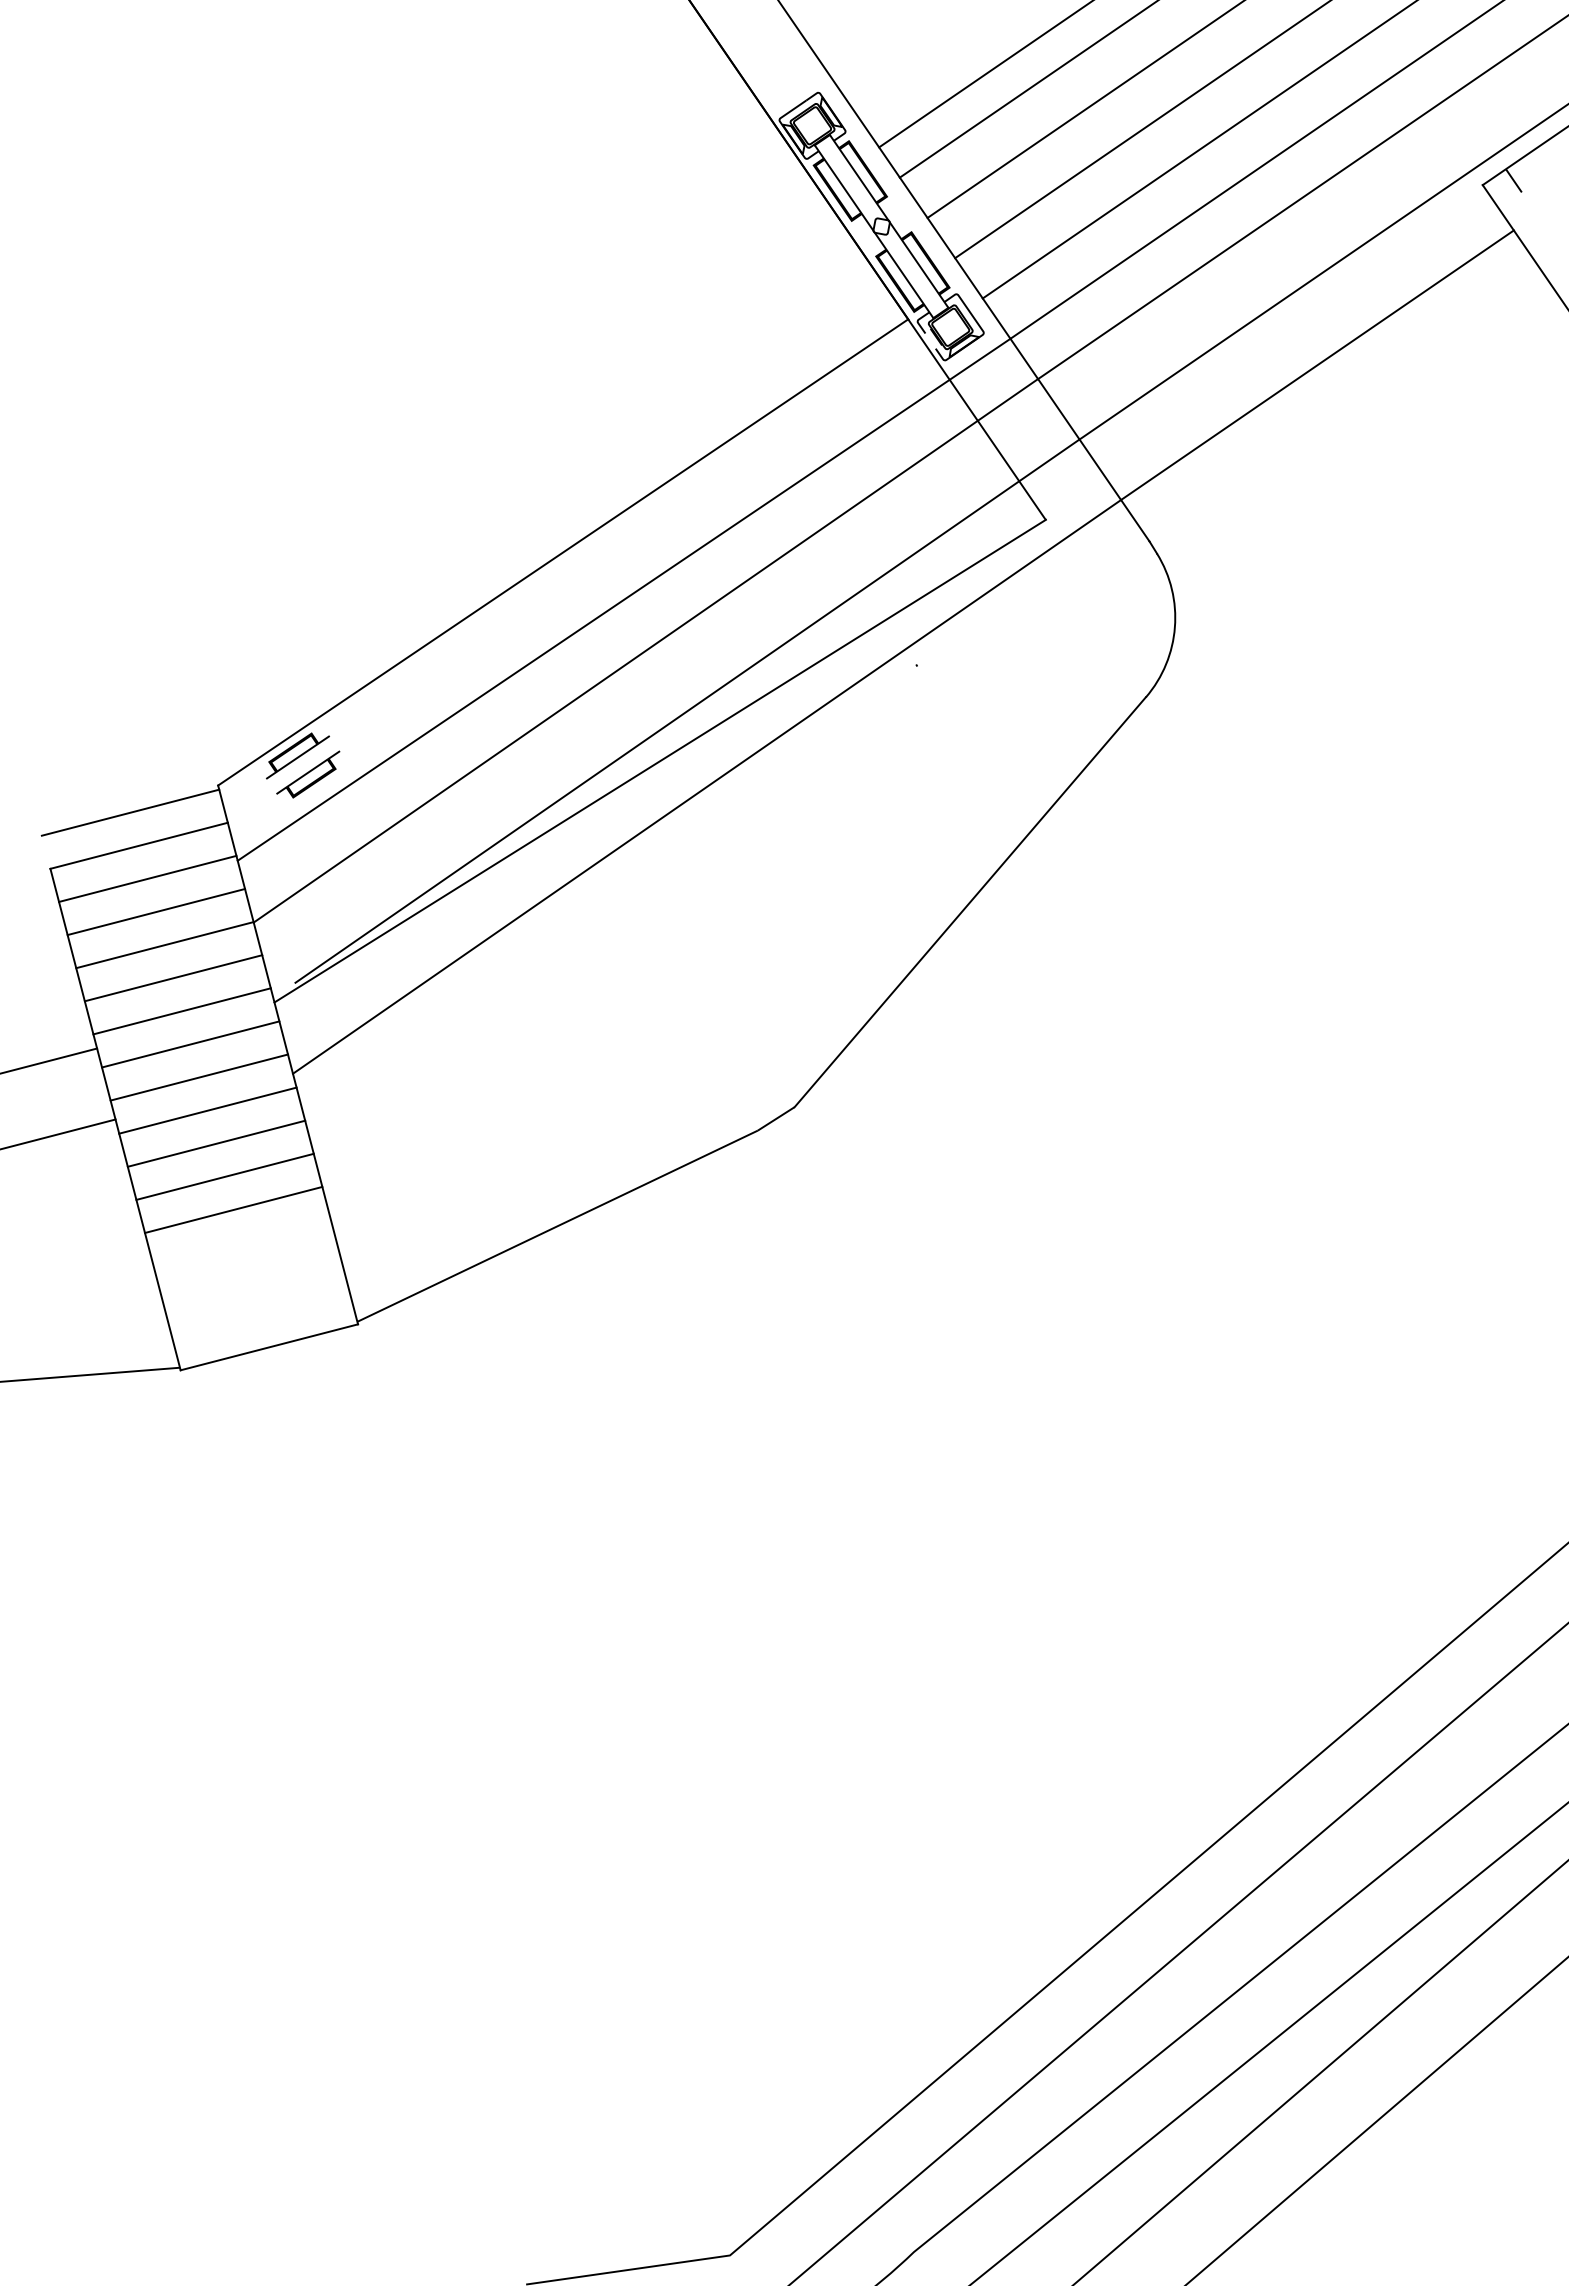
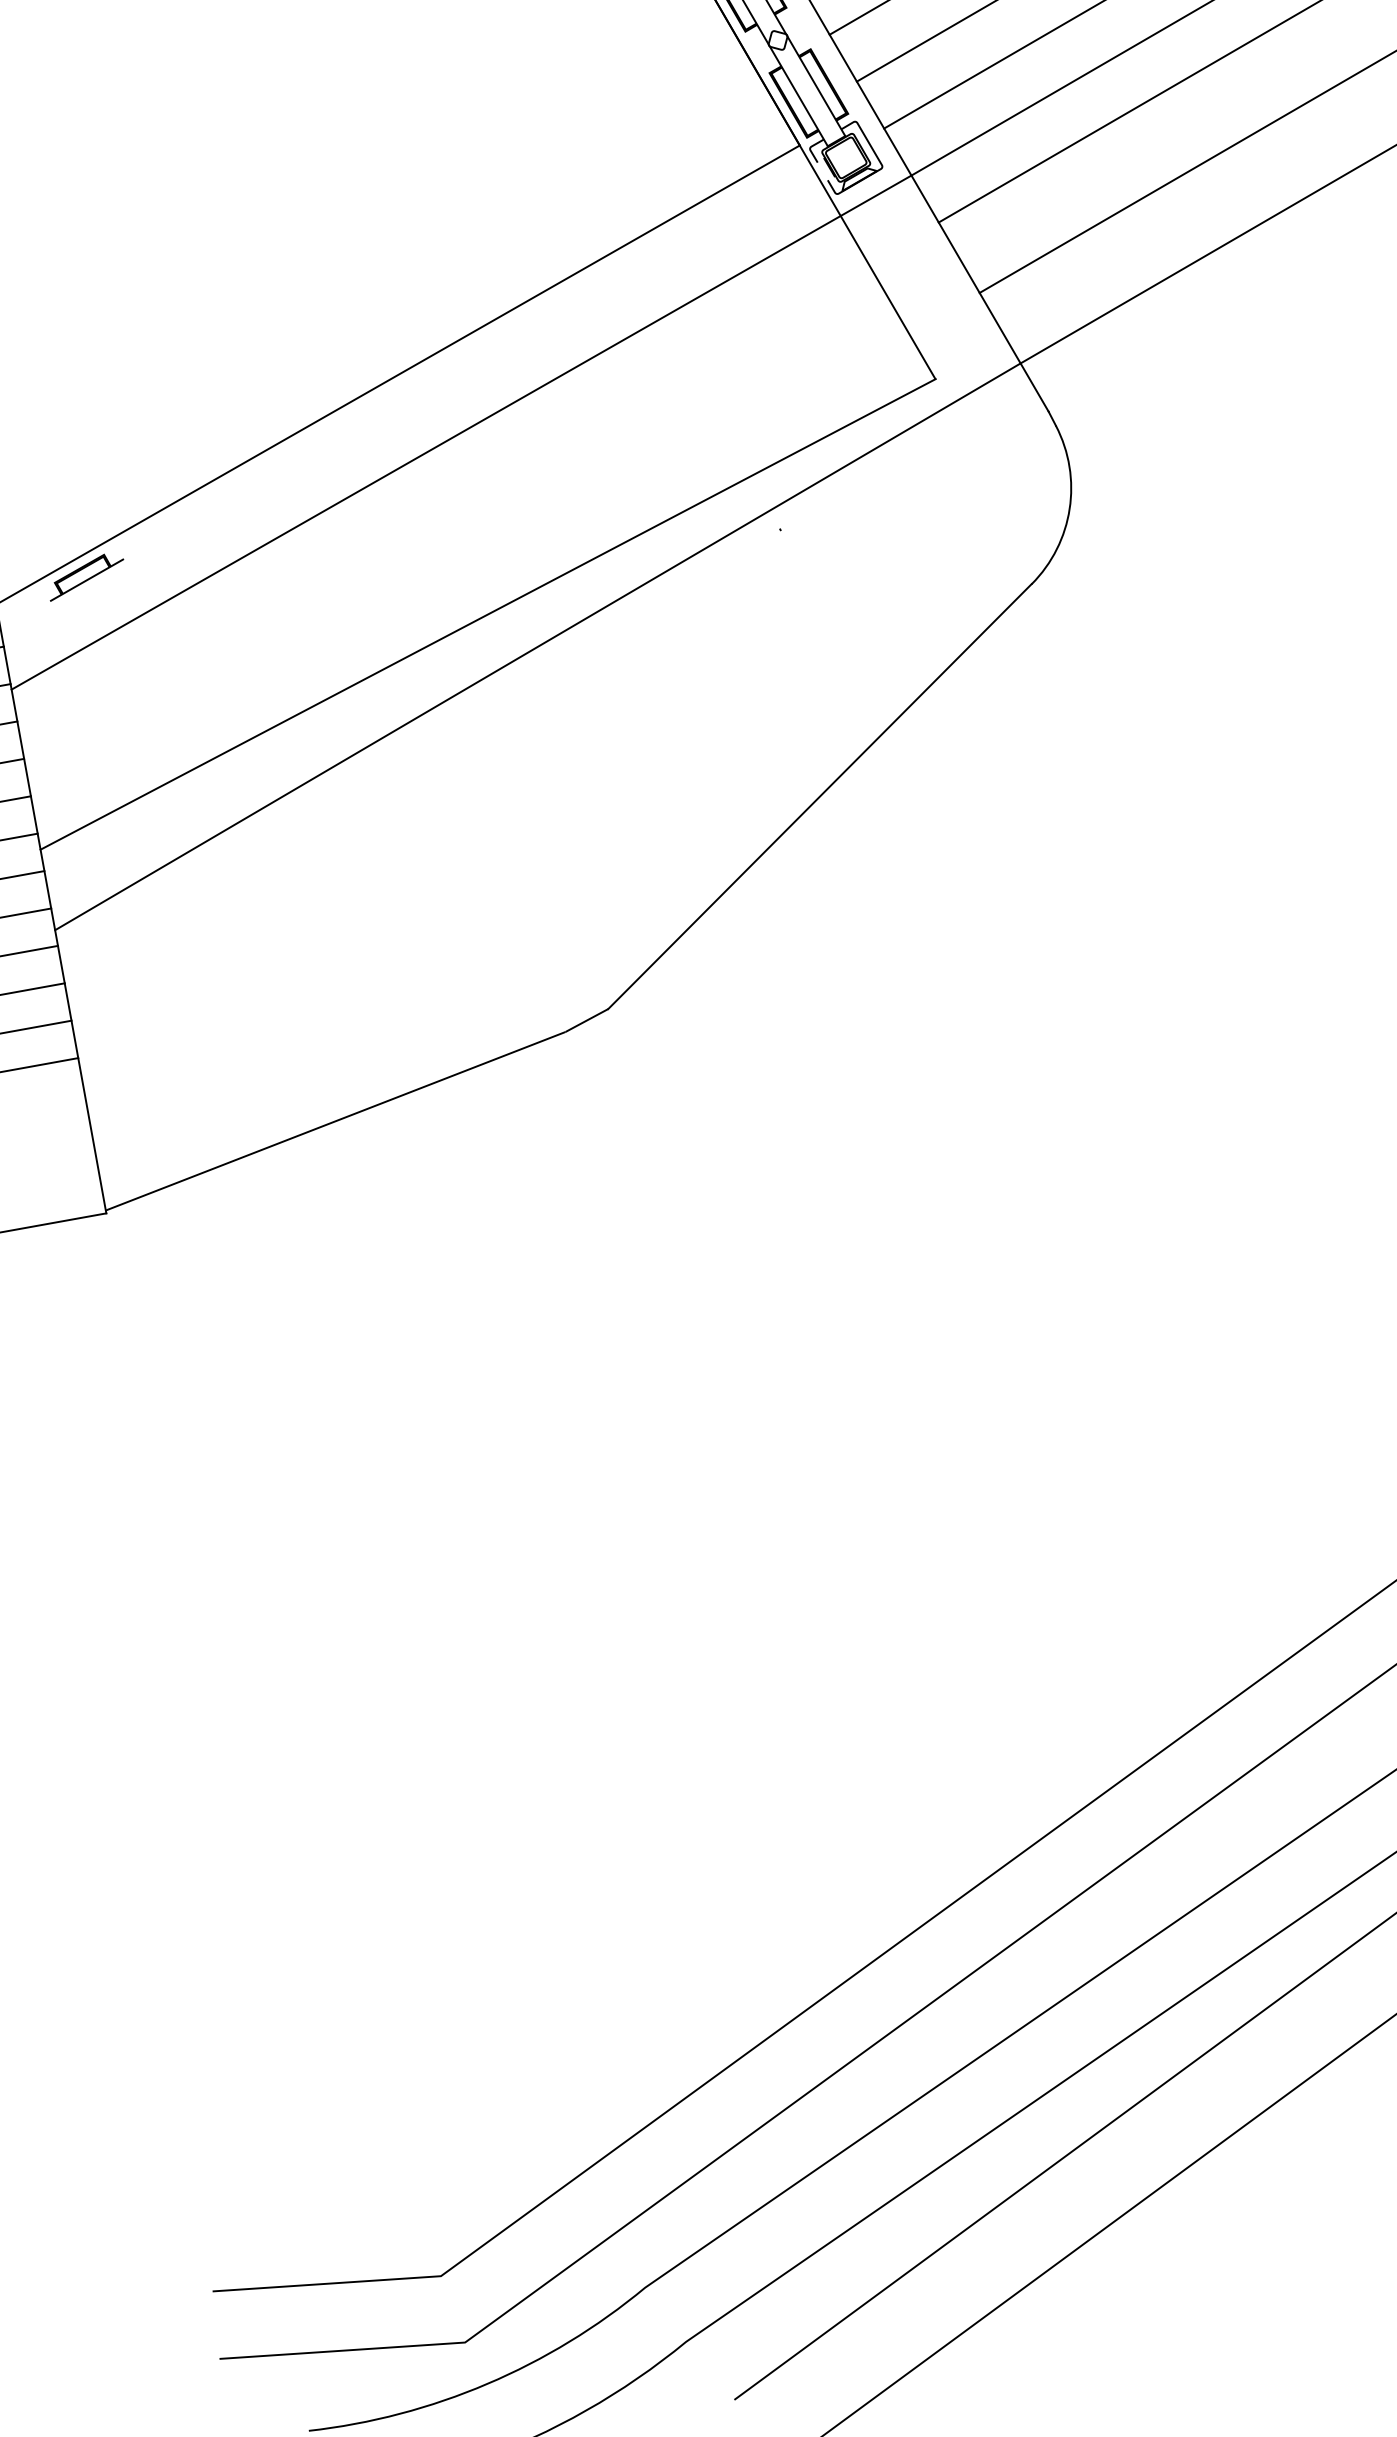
line: (645, 650) -> (481, 490), removed
line: (687, 710) -> (522, 560), removed
part: (308, 774) -> (97, 599), removed

